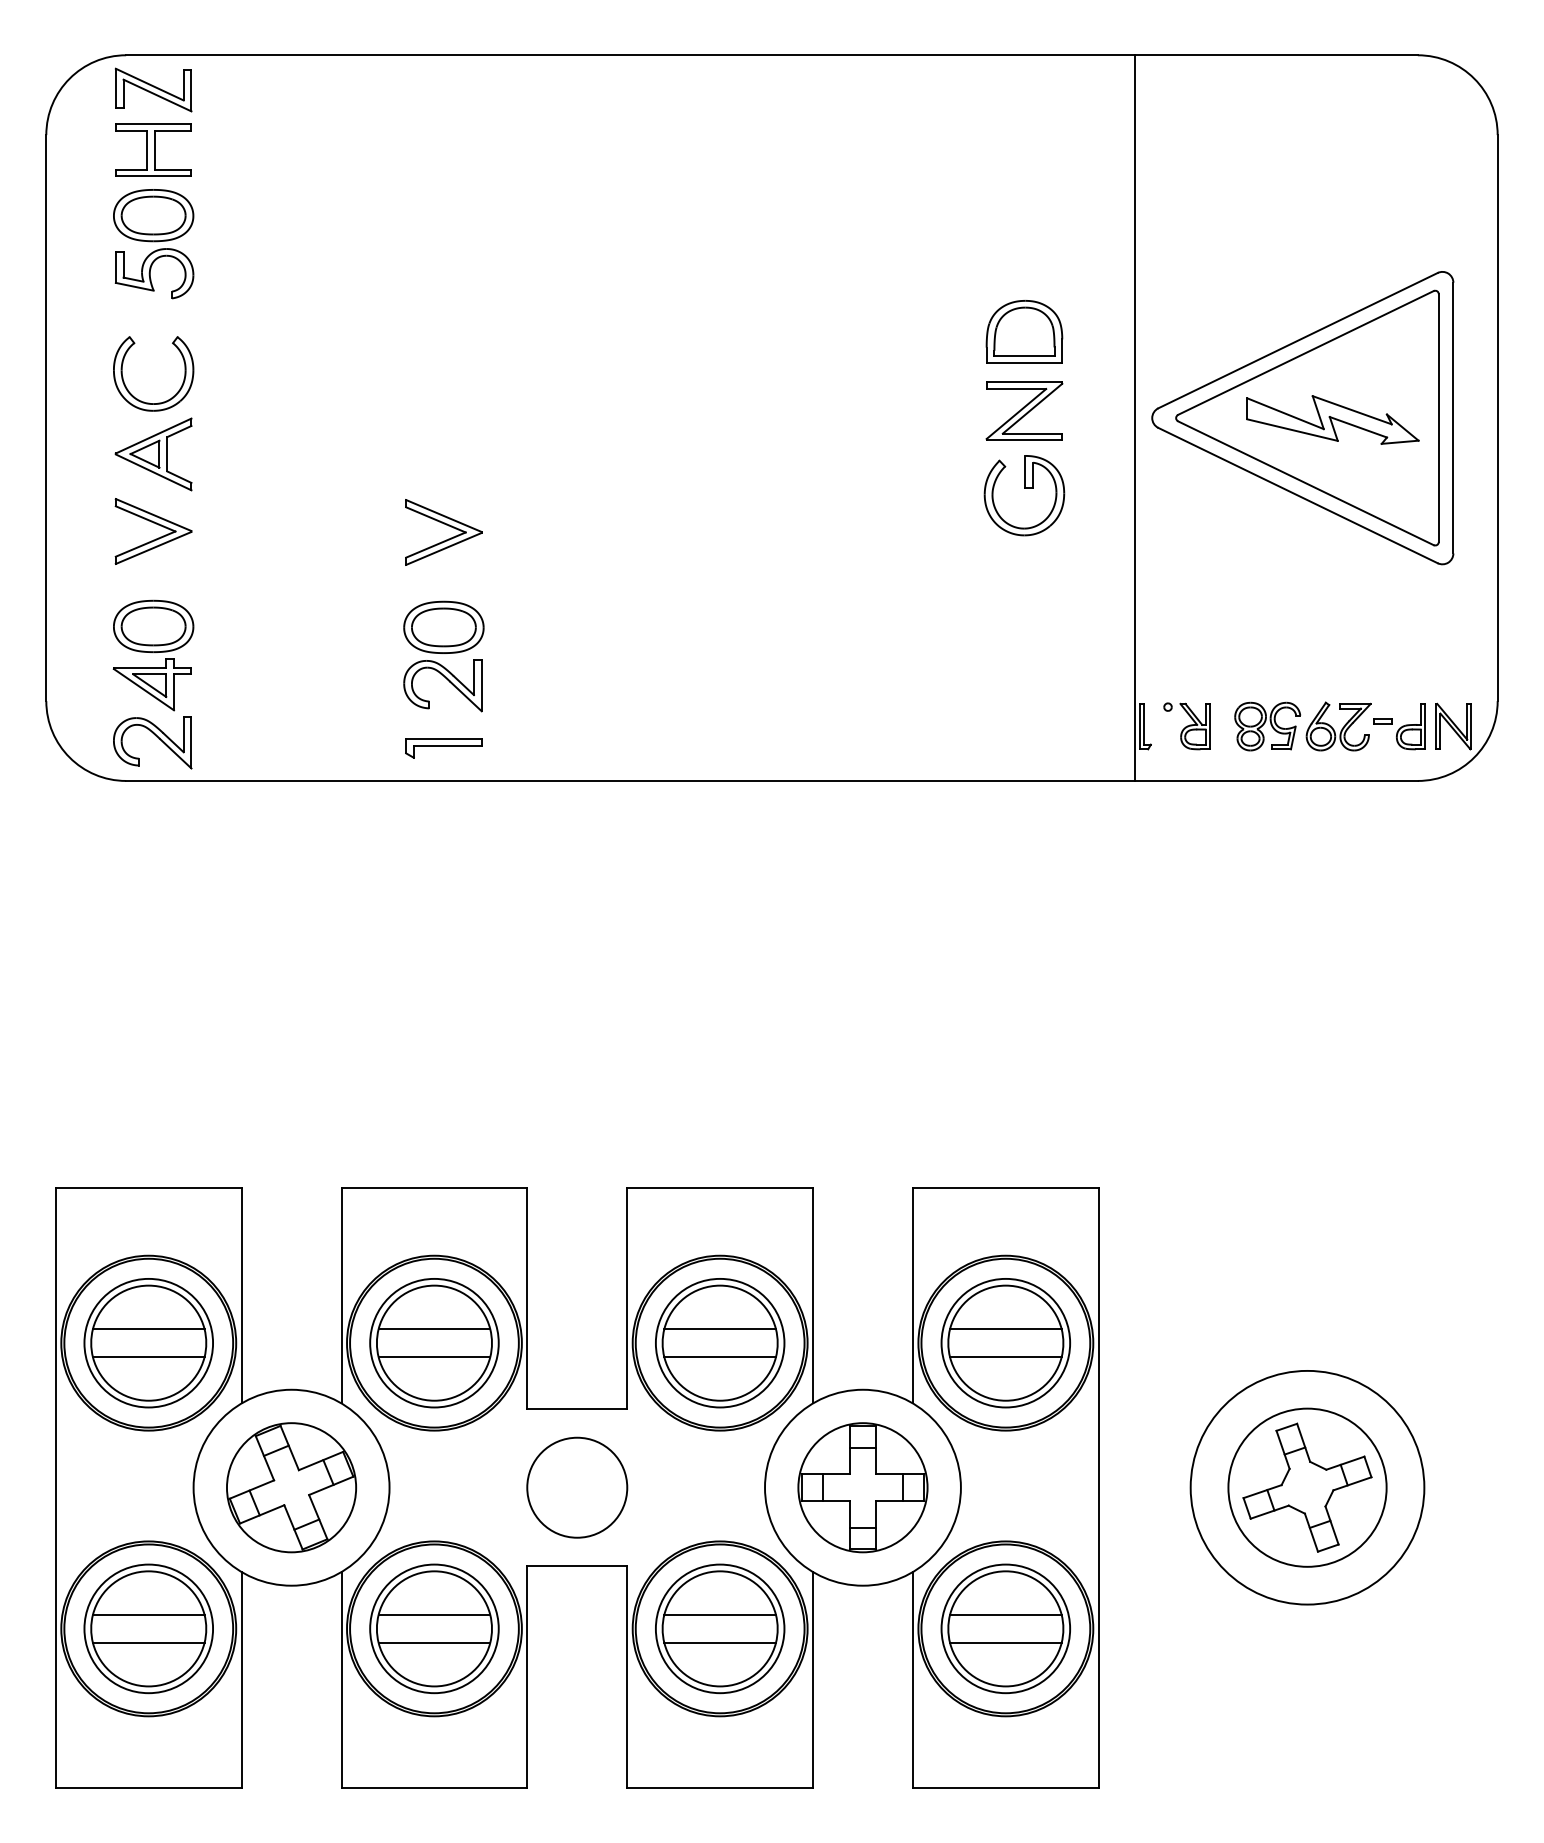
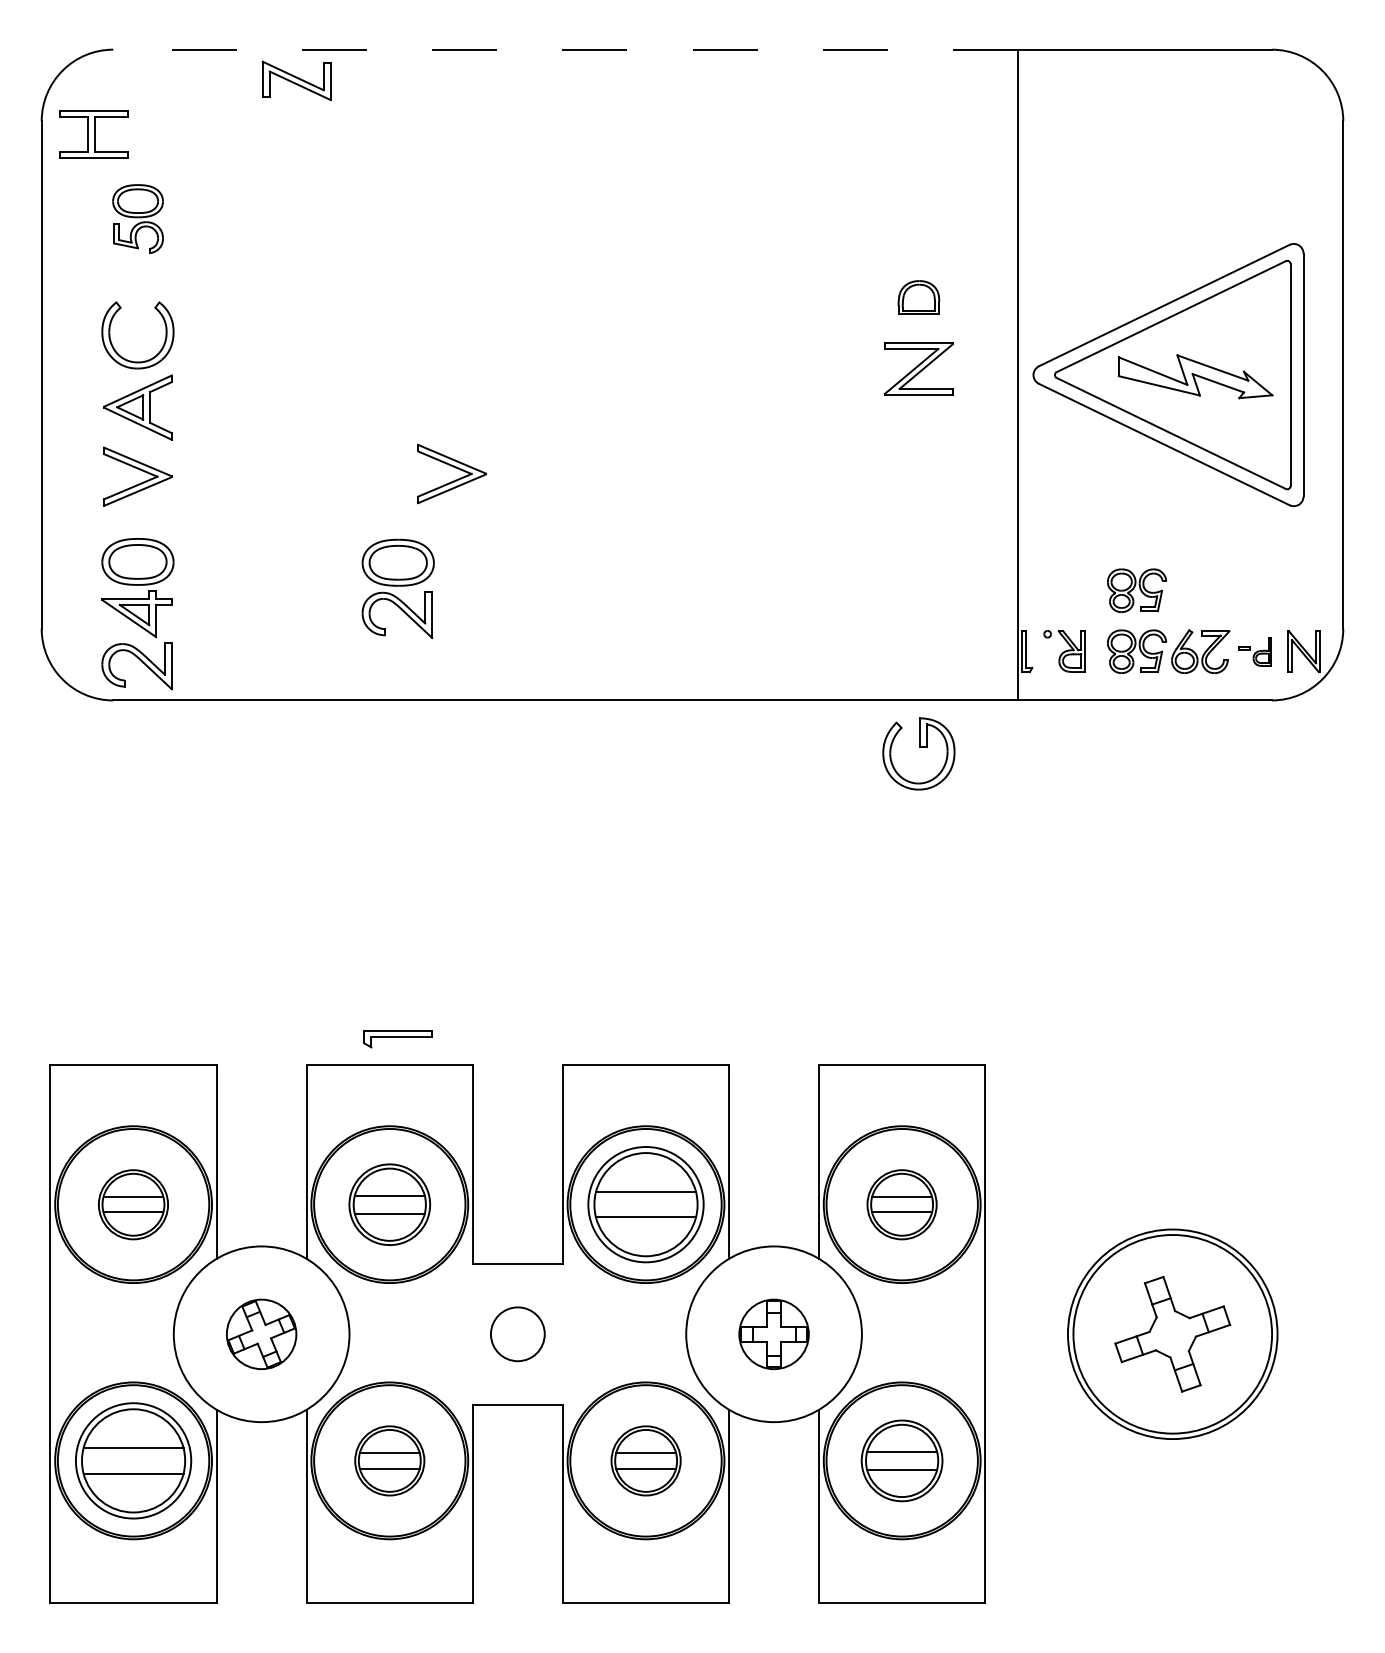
line: (629, 55) -> (564, 49), solid -> dashed
part: (153, 89) -> (296, 80), moved
part: (153, 149) -> (93, 134), moved
part: (153, 244) -> (137, 219), size x0.7
part: (1024, 331) -> (918, 297), size x0.6
part: (1024, 488) -> (918, 747), moved
part: (446, 525) -> (454, 467), moved
part: (1267, 658) -> (1136, 590), added
part: (1399, 726) -> (1255, 651), size x0.7
part: (443, 748) -> (397, 1039), moved
part: (148, 1343) -> (133, 1204), size x0.6
part: (434, 1343) -> (389, 1204), size x0.7
part: (1005, 1343) -> (901, 1204), size x0.6
part: (291, 1487) -> (261, 1334), size x0.6
circle: (577, 1487) -> (518, 1334), size x0.6
part: (862, 1487) -> (773, 1334), size x0.6
circle: (1307, 1487) -> (1172, 1334), size x1.4
part: (434, 1628) -> (389, 1460), size x0.6
part: (720, 1628) -> (646, 1460), size x0.6
part: (1005, 1628) -> (901, 1460), size x0.7

